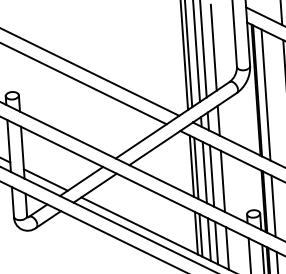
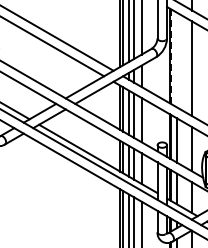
line: (258, 91) -> (171, 57), solid -> dashed
line: (266, 94) -> (177, 59), removed

